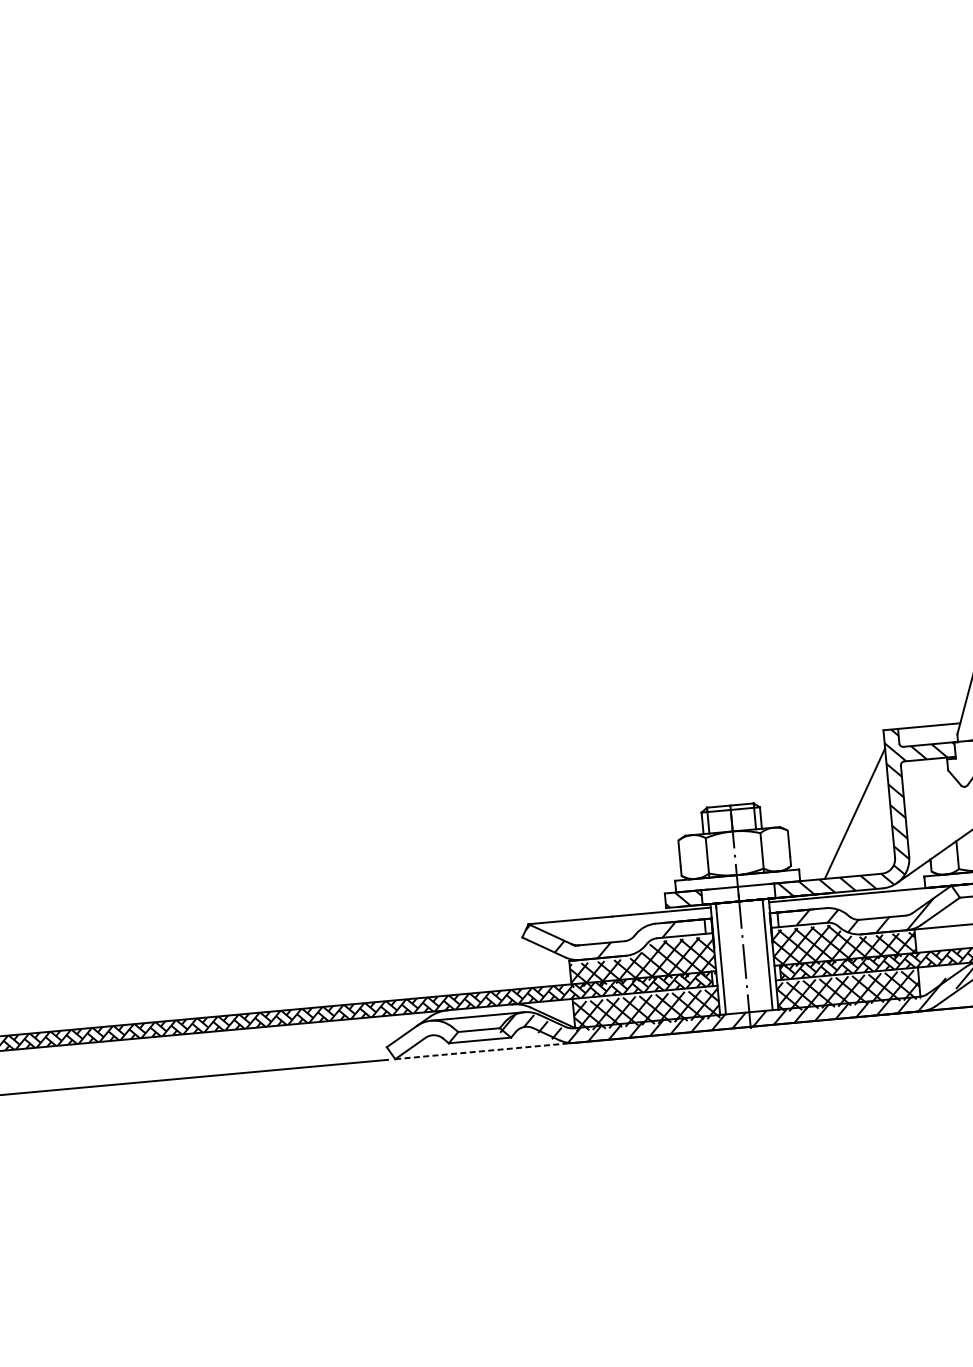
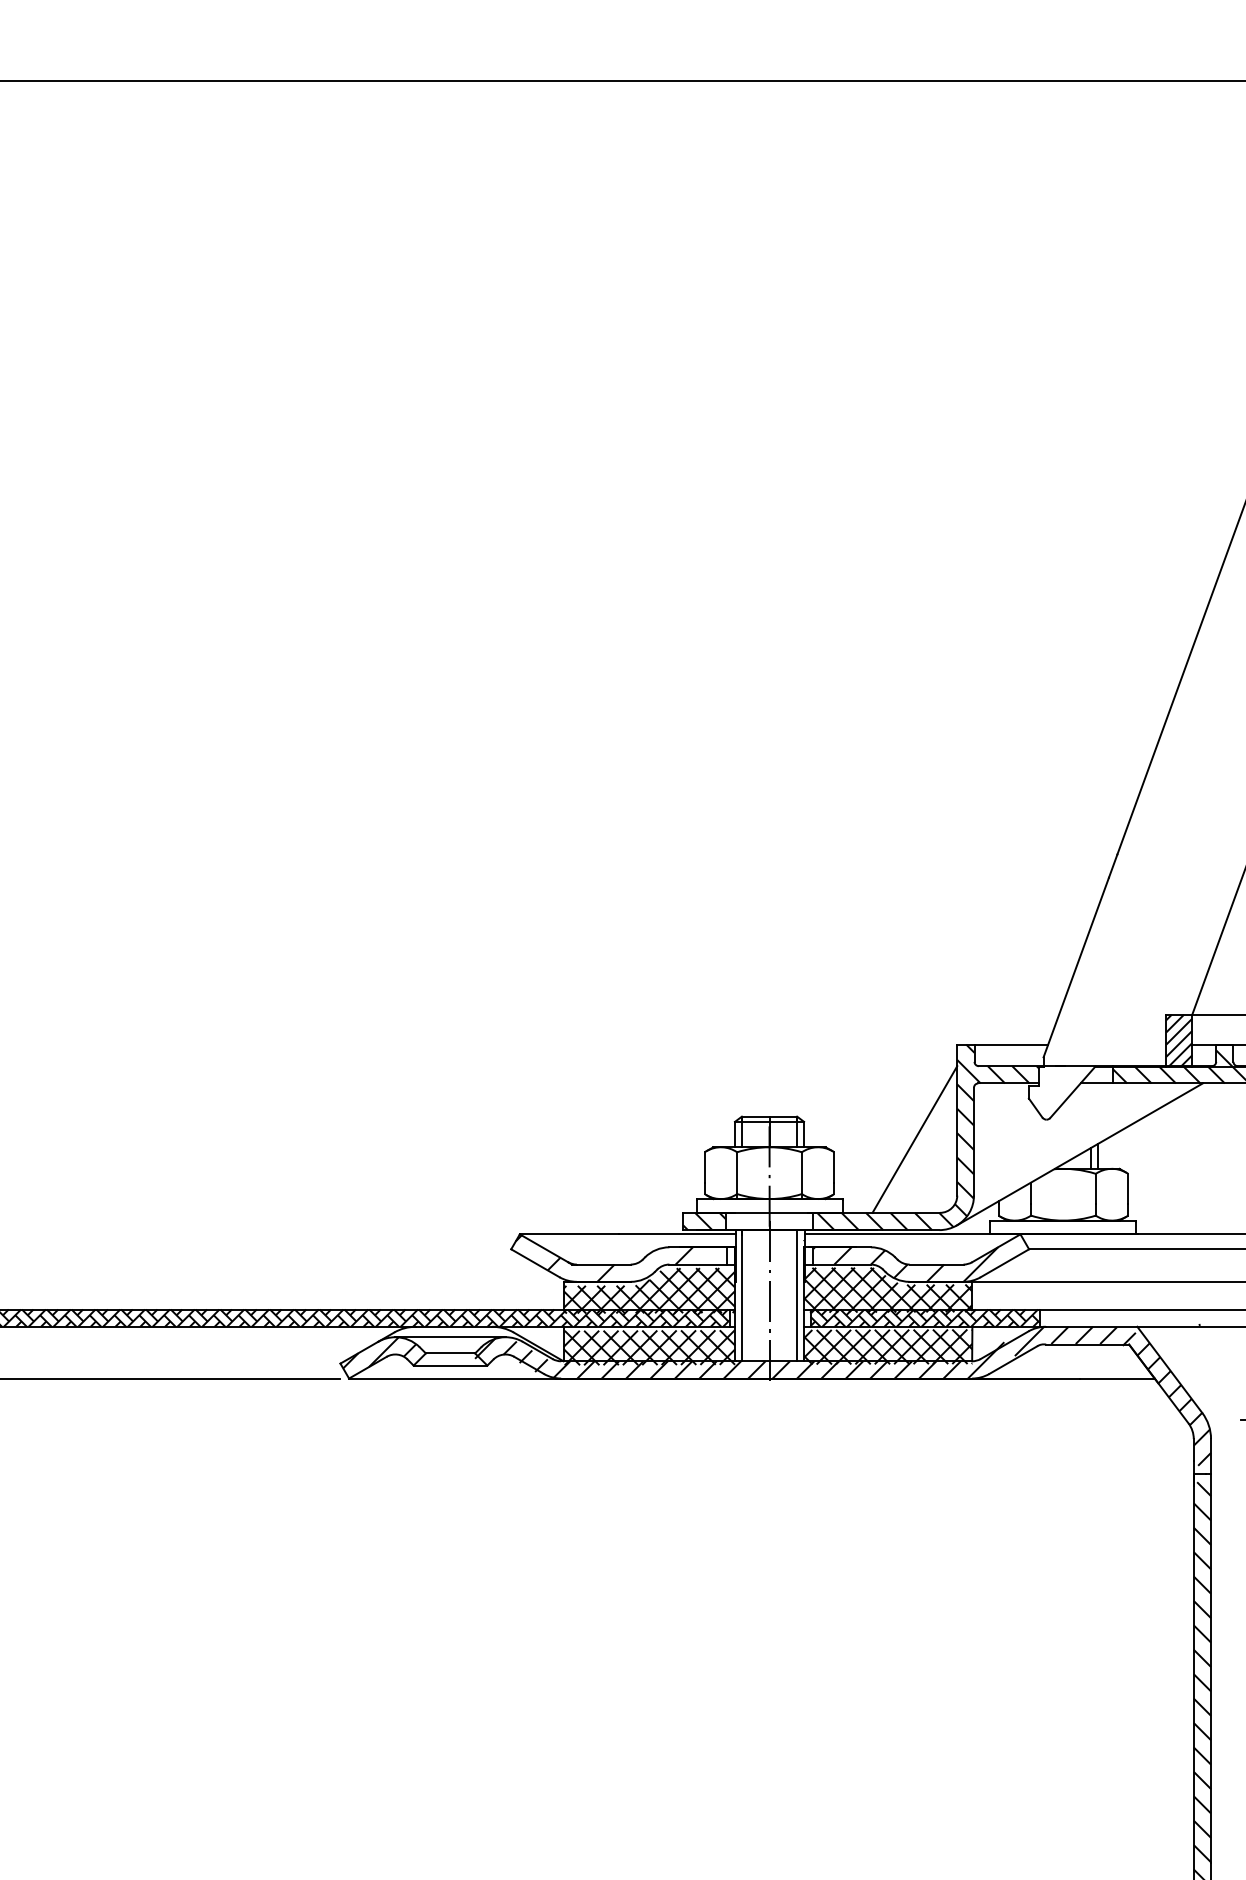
hatch: (418, 1034) -> (379, 1352), added
line: (485, 1050) -> (455, 1378), dashed -> solid

